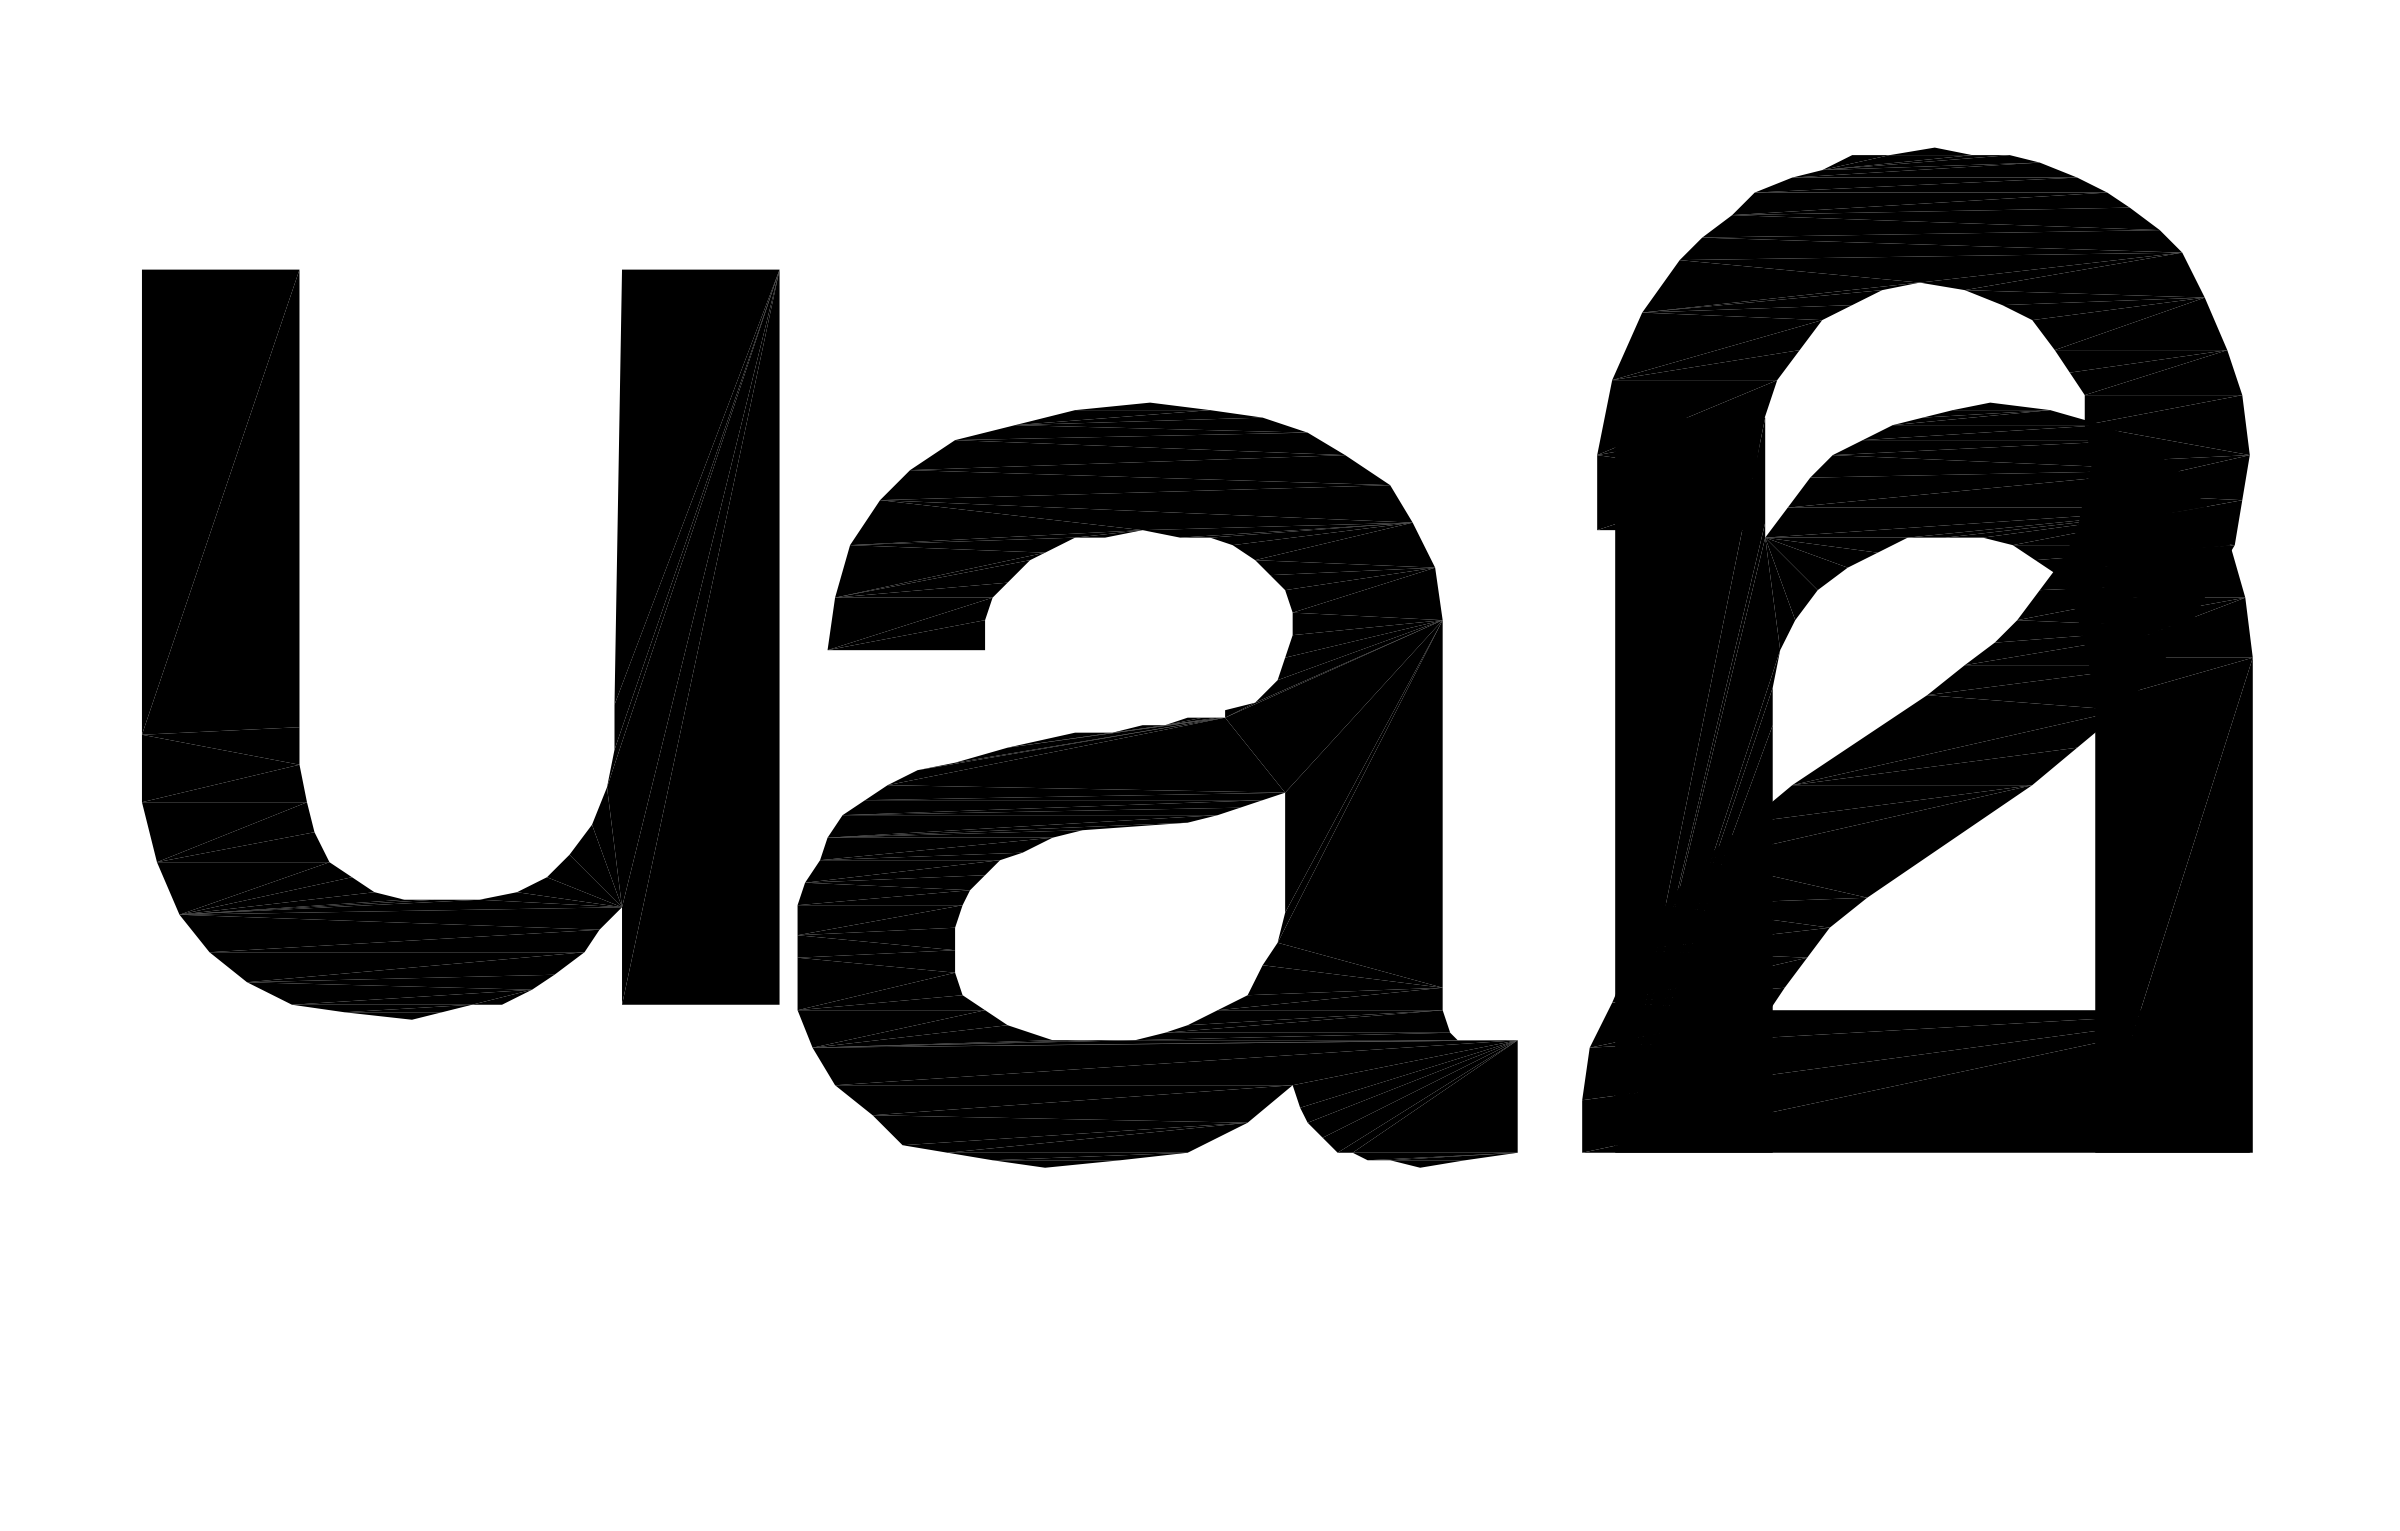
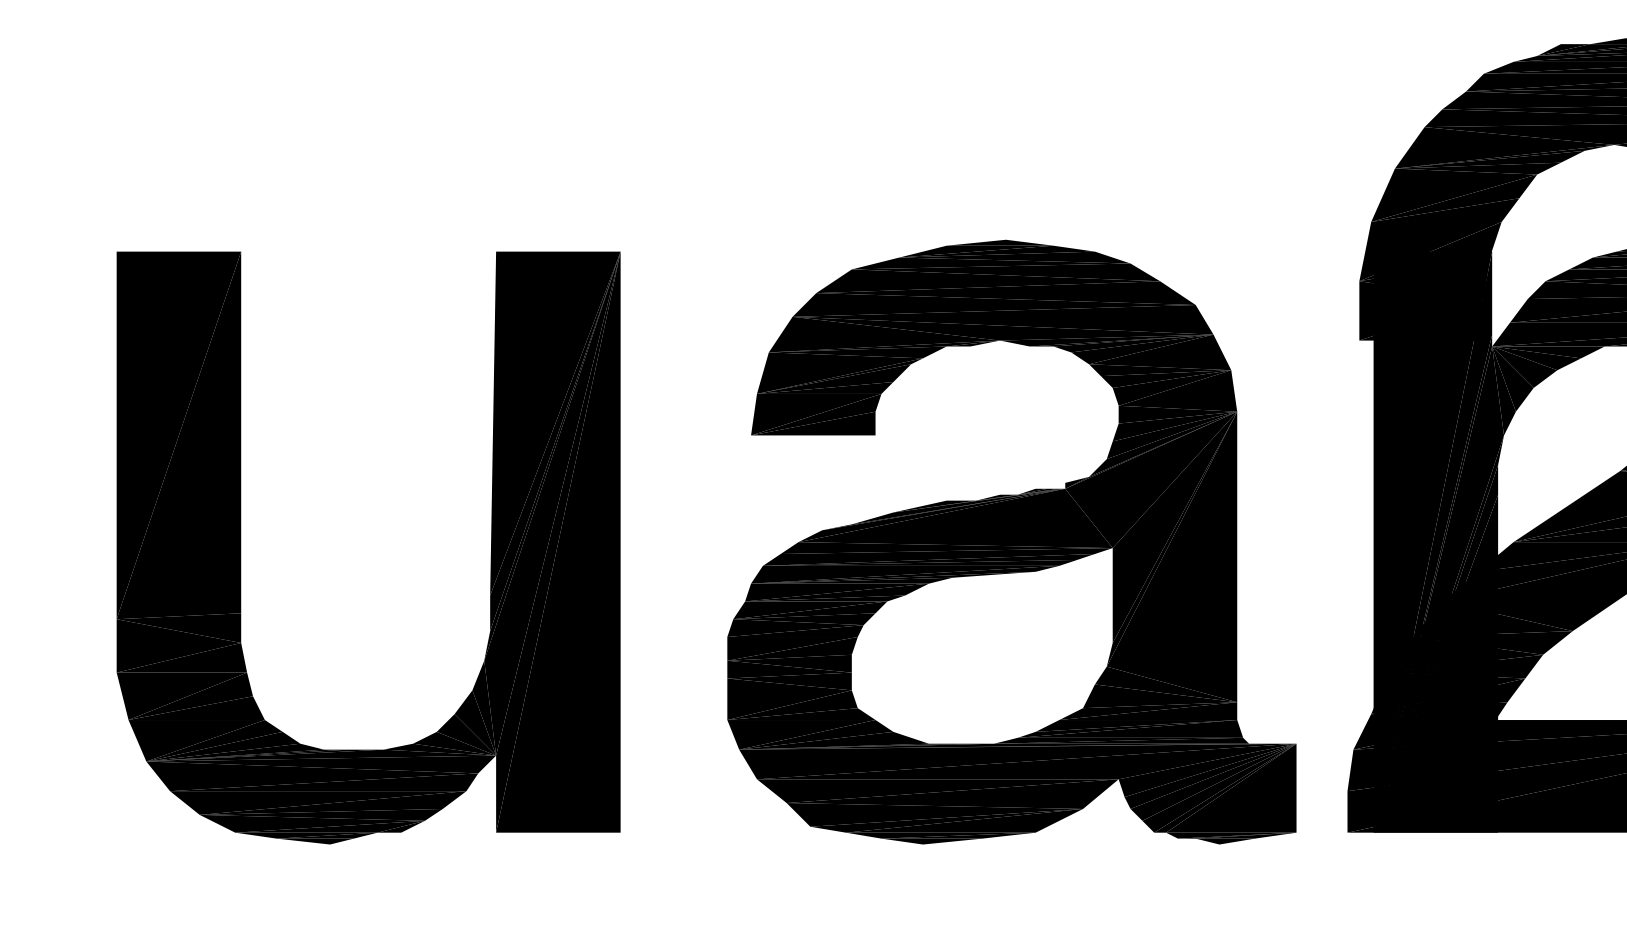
part: (615, 644) -> (490, 547), moved

